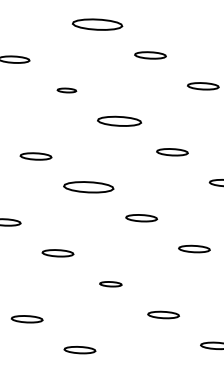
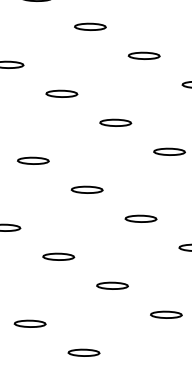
part: (97, 24) -> (90, 26), size x0.62
part: (66, 90) -> (61, 93), size x1.67
part: (119, 121) -> (115, 123), size x0.71
part: (88, 187) -> (86, 190), size x0.62
part: (110, 284) -> (112, 286), size x1.43

